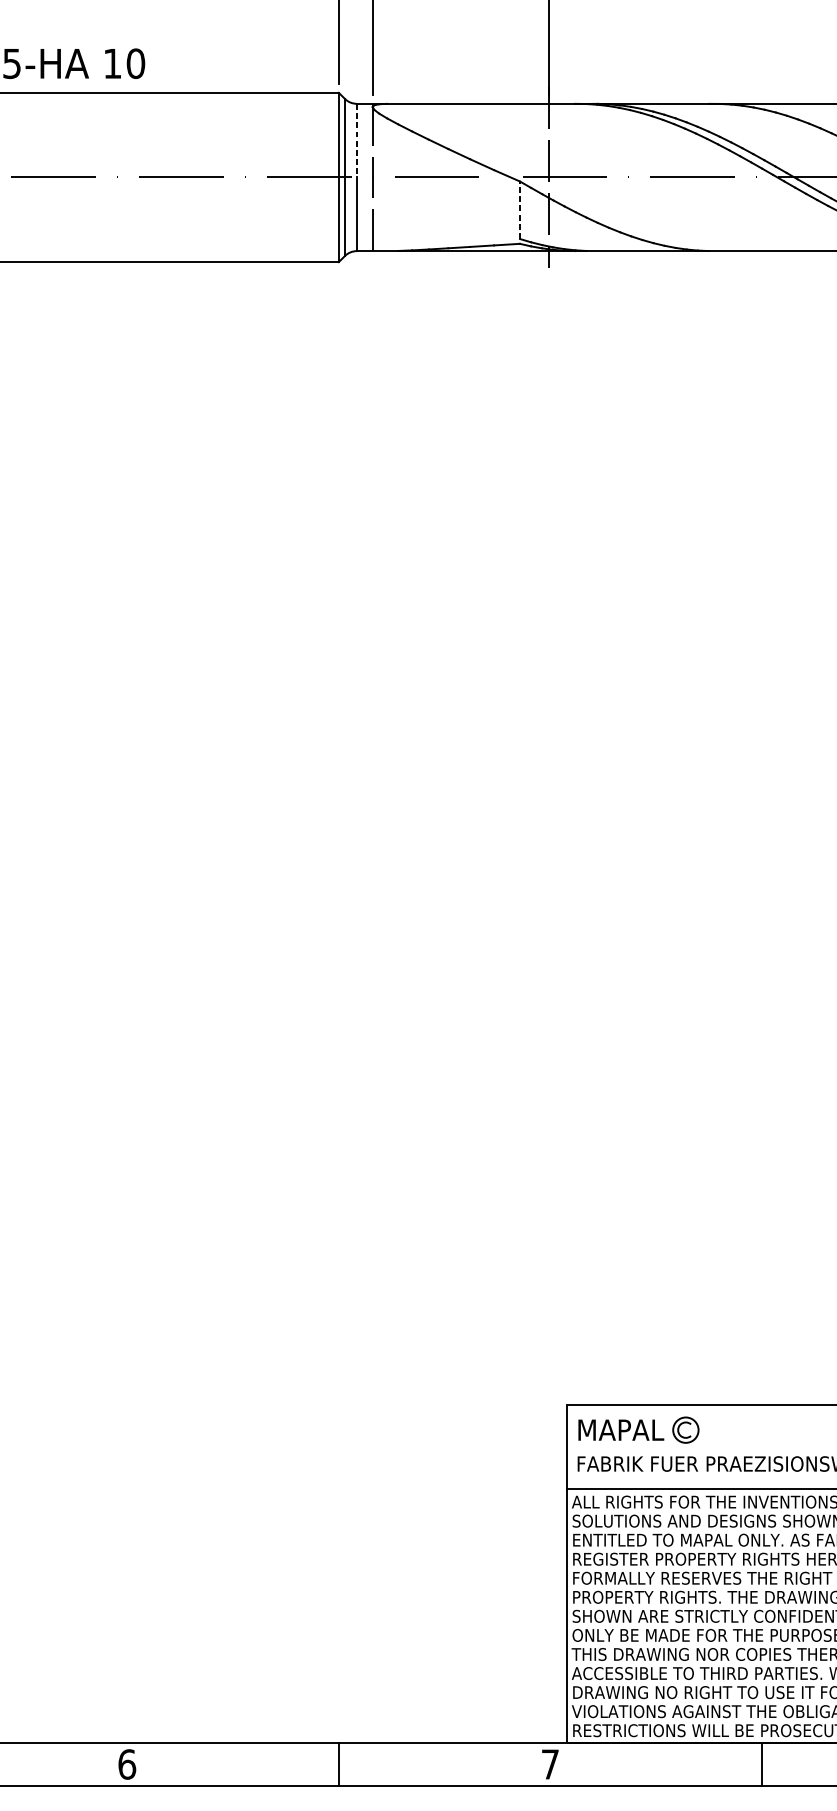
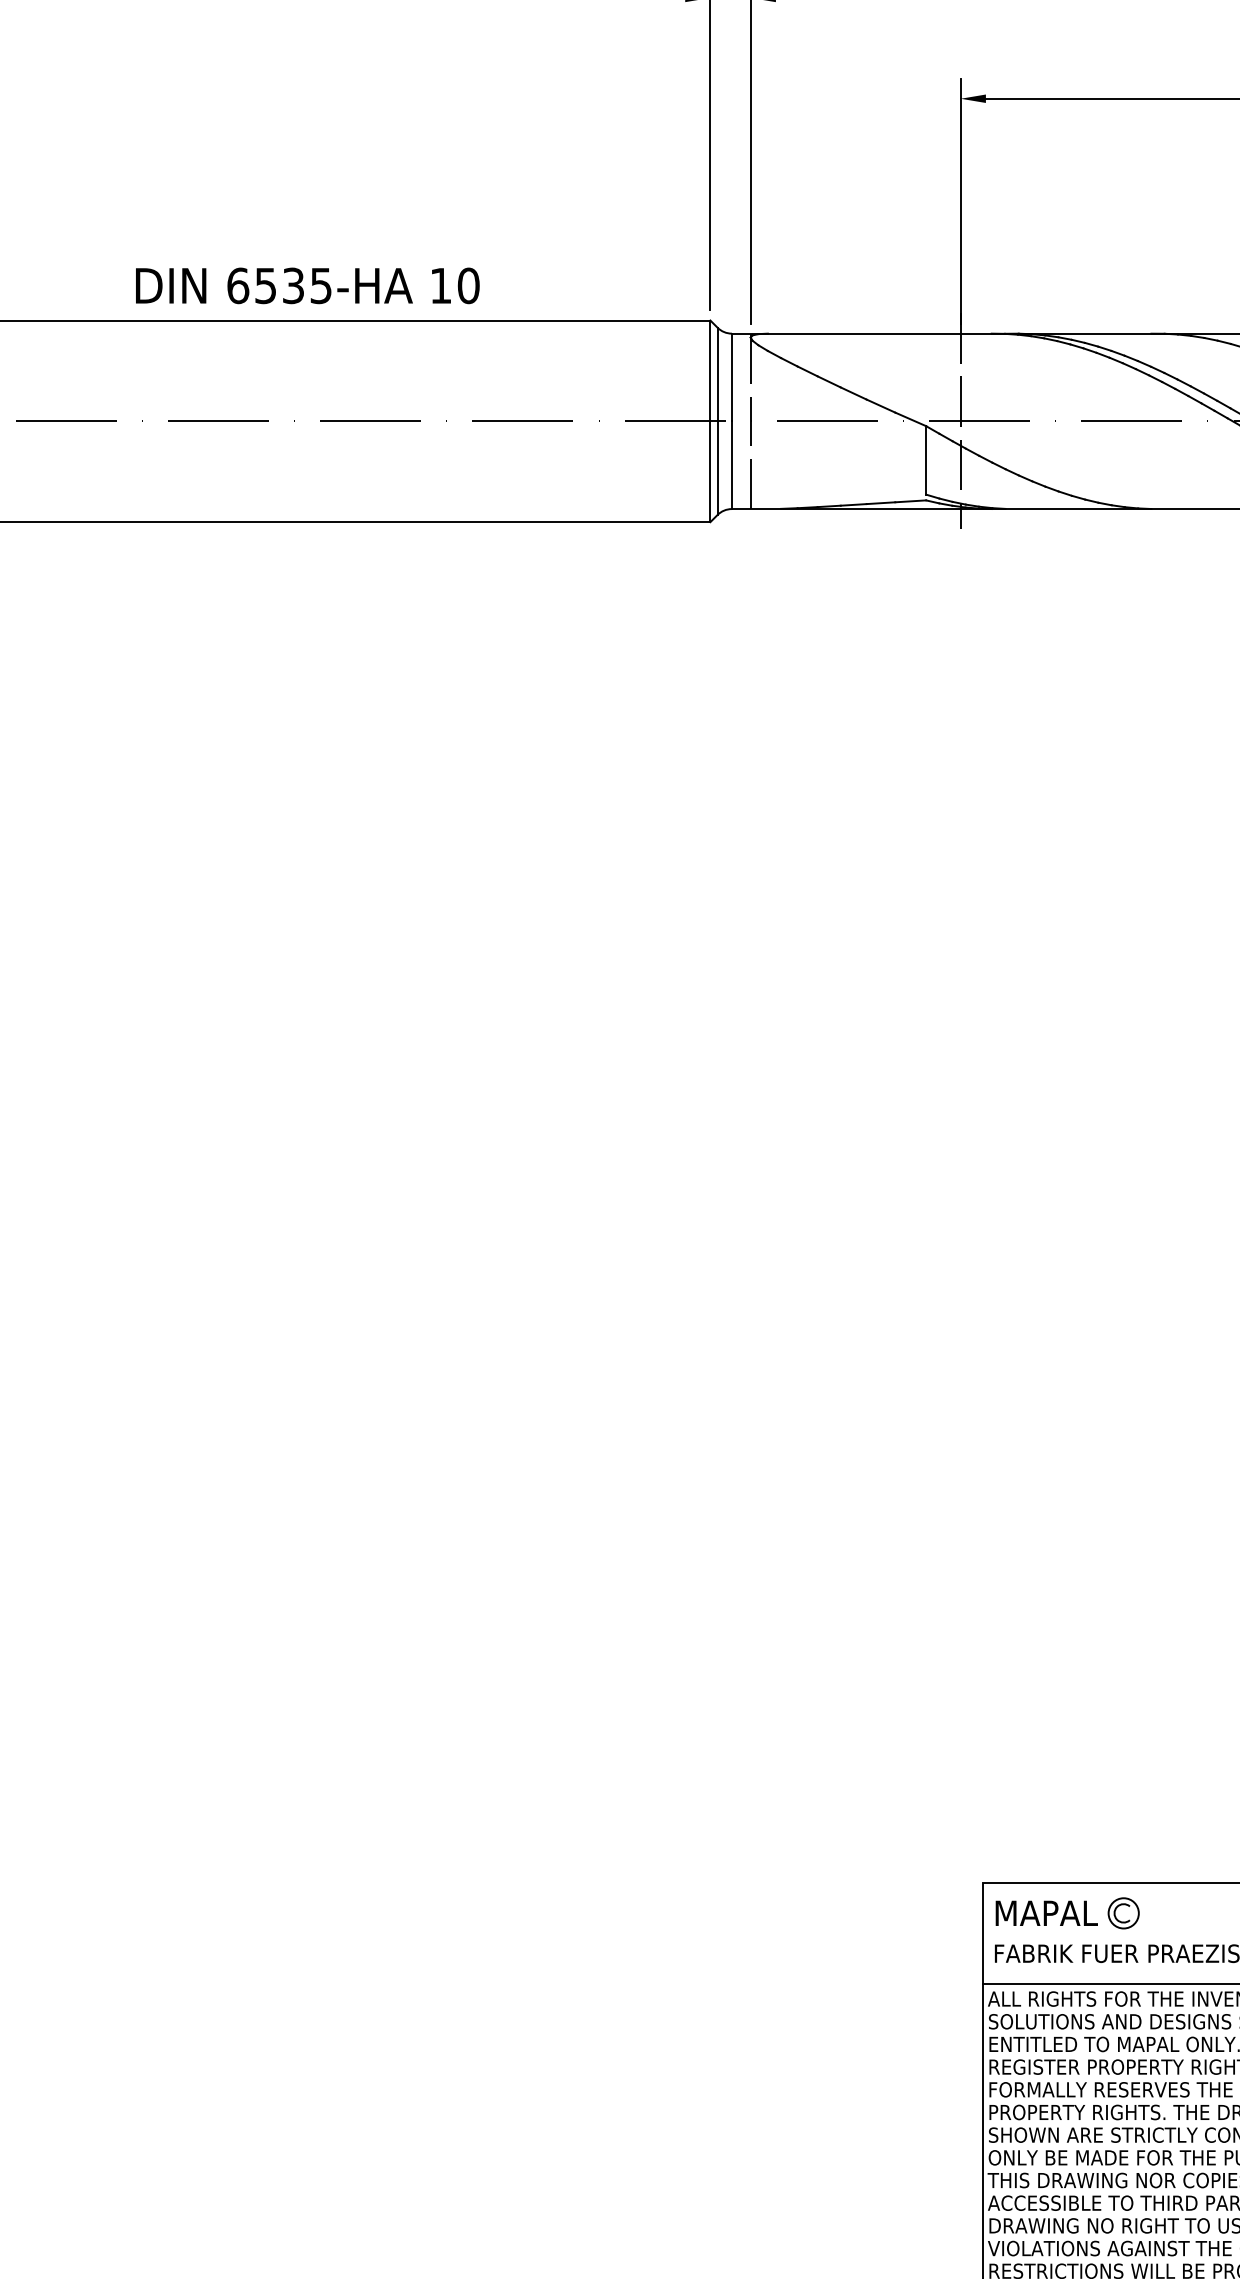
line: (356, 140) -> (731, 377), dashed -> solid
line: (520, 209) -> (926, 459), dashed -> solid

